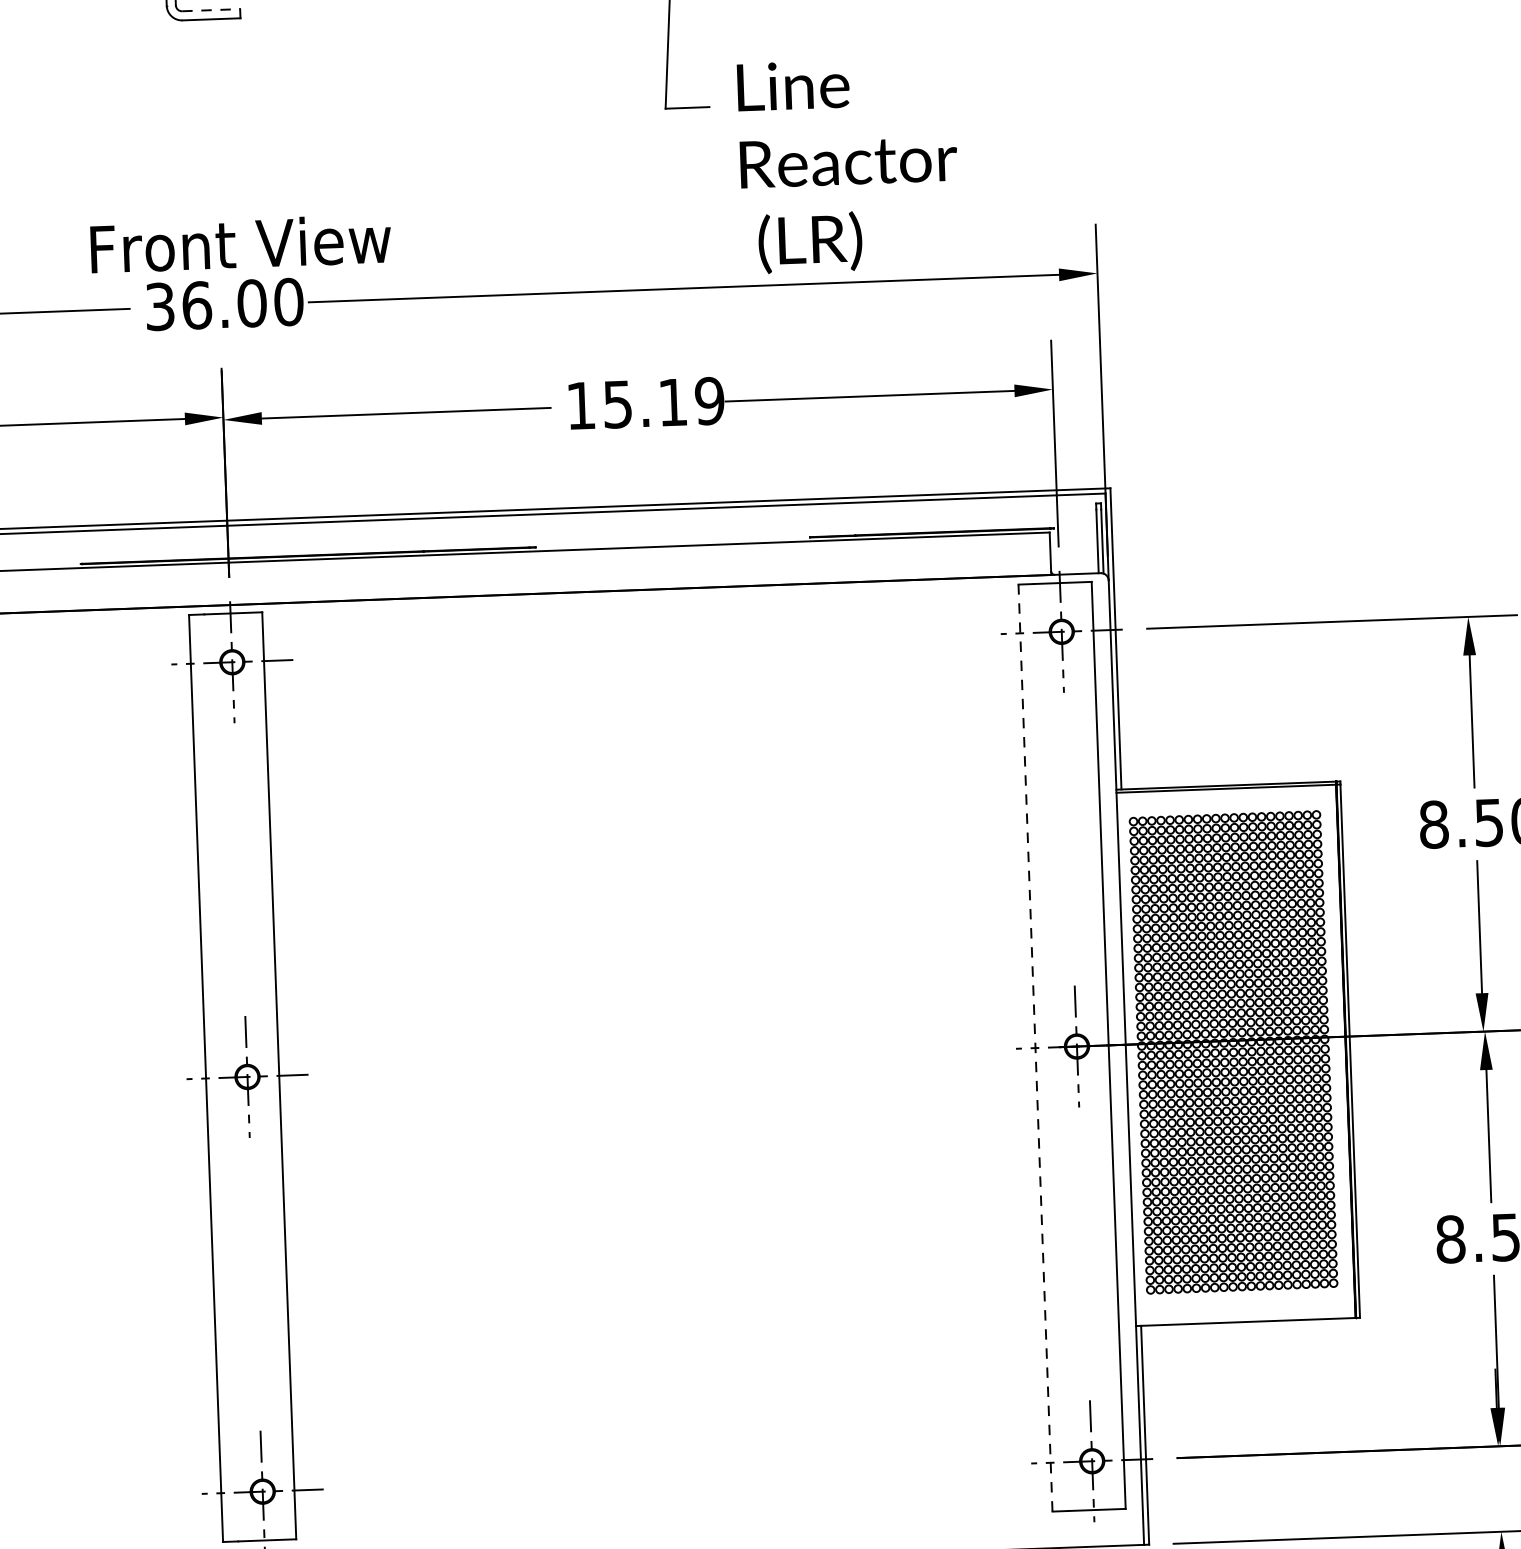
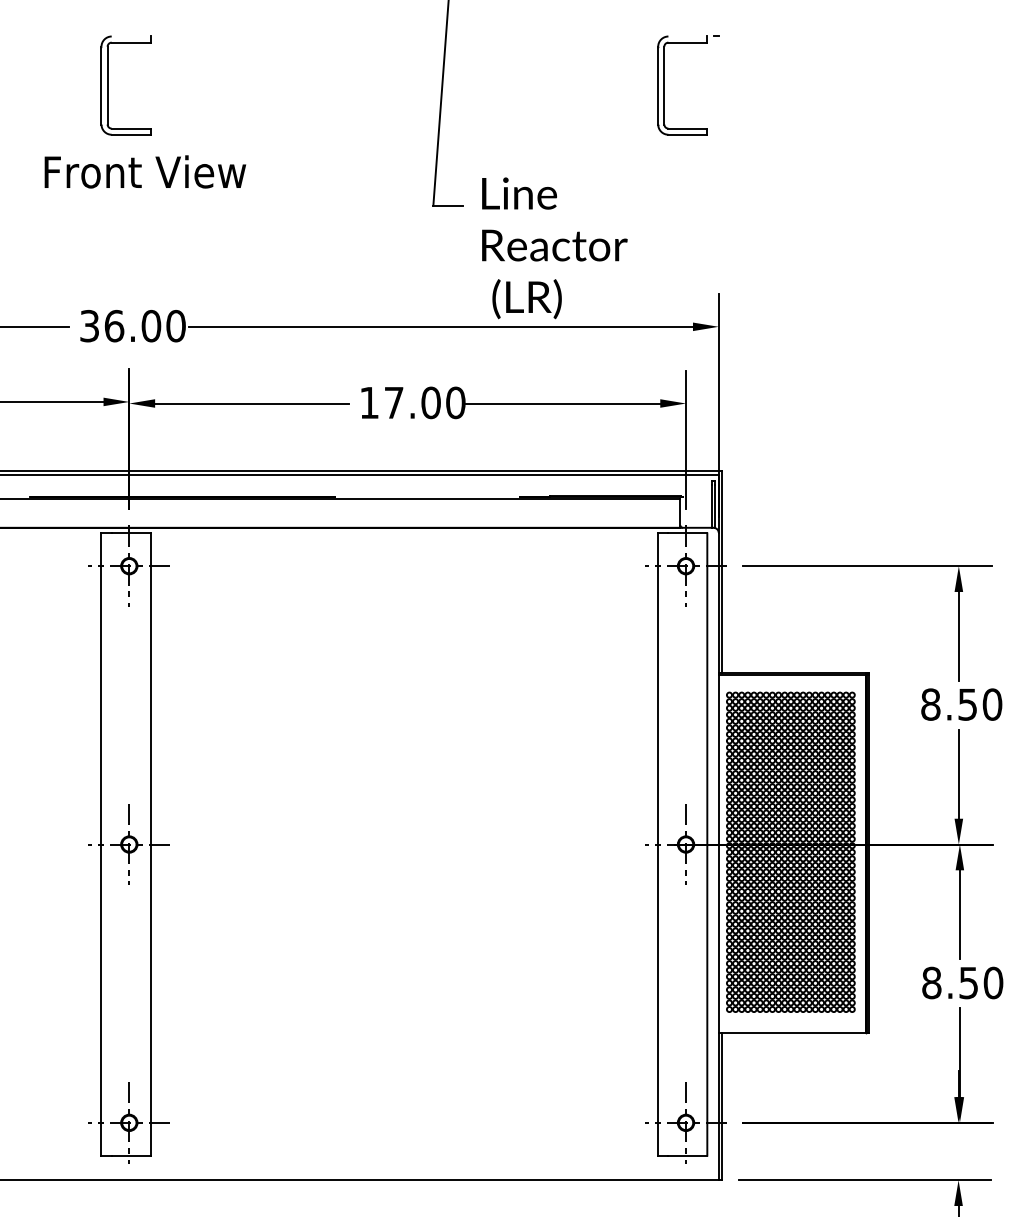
line: (211, 10) -> (131, 128), dashed -> solid
text: (241, 243) -> (145, 171), moved
text: (663, 402) -> (424, 402), 15.19 -> 17.00
line: (1035, 1048) -> (658, 844), dashed -> solid

